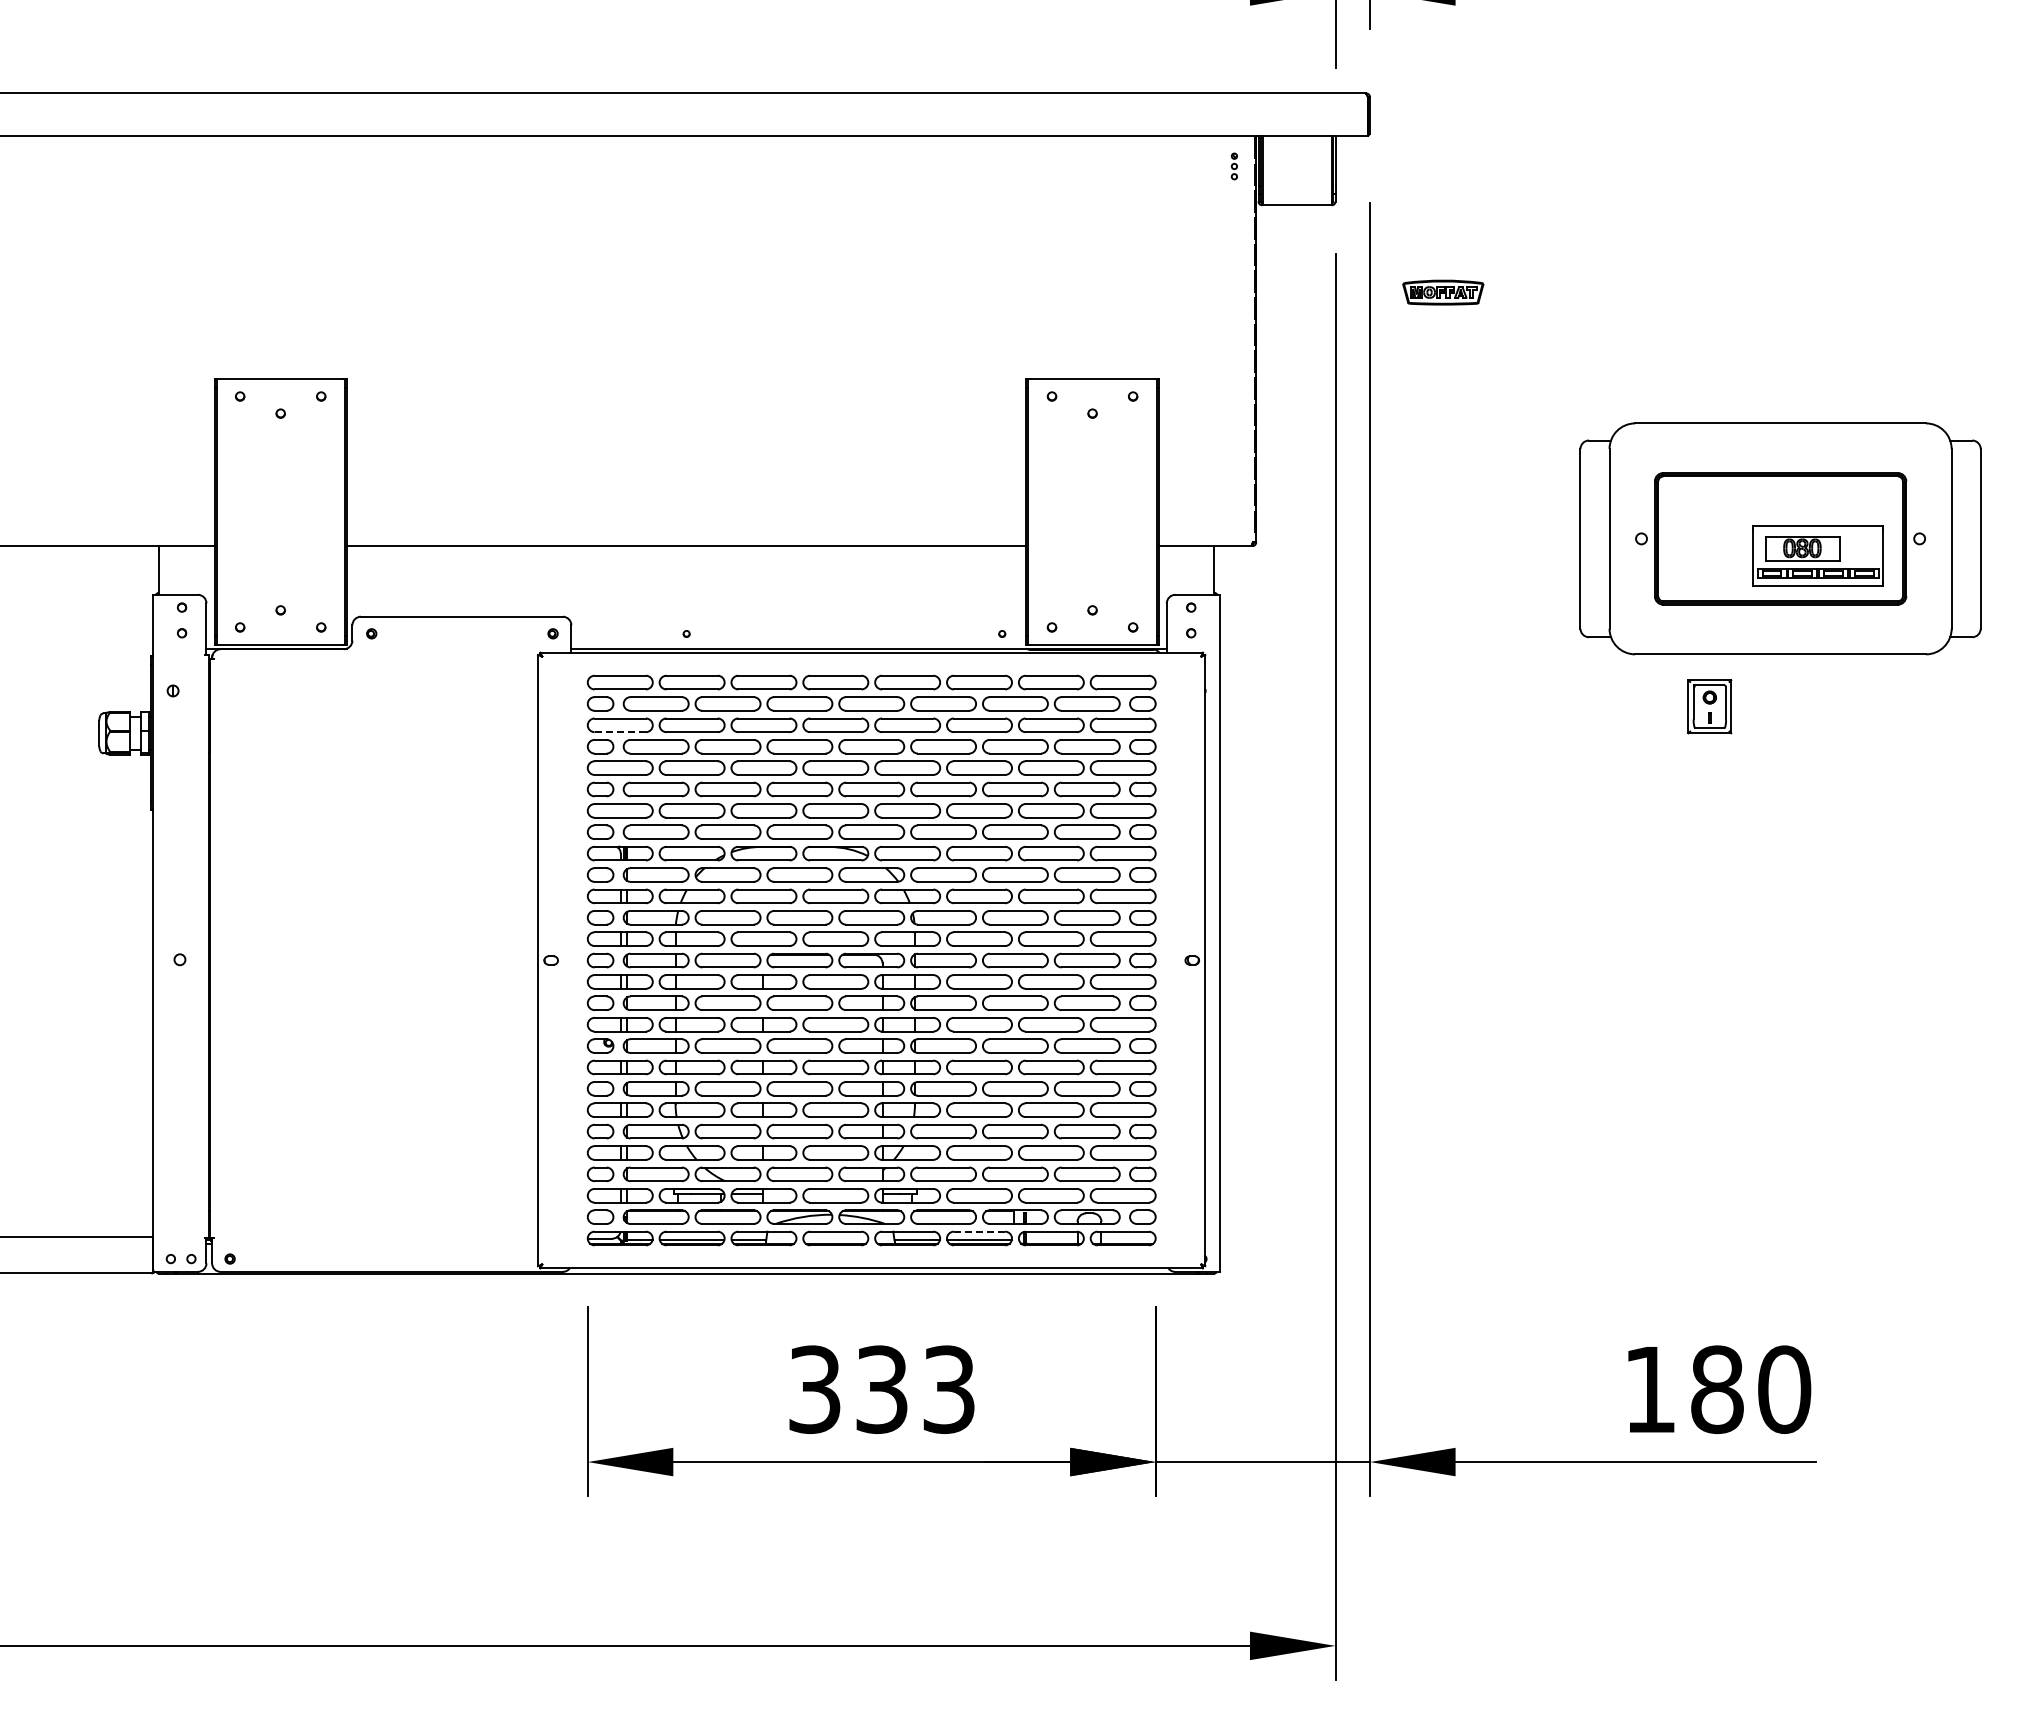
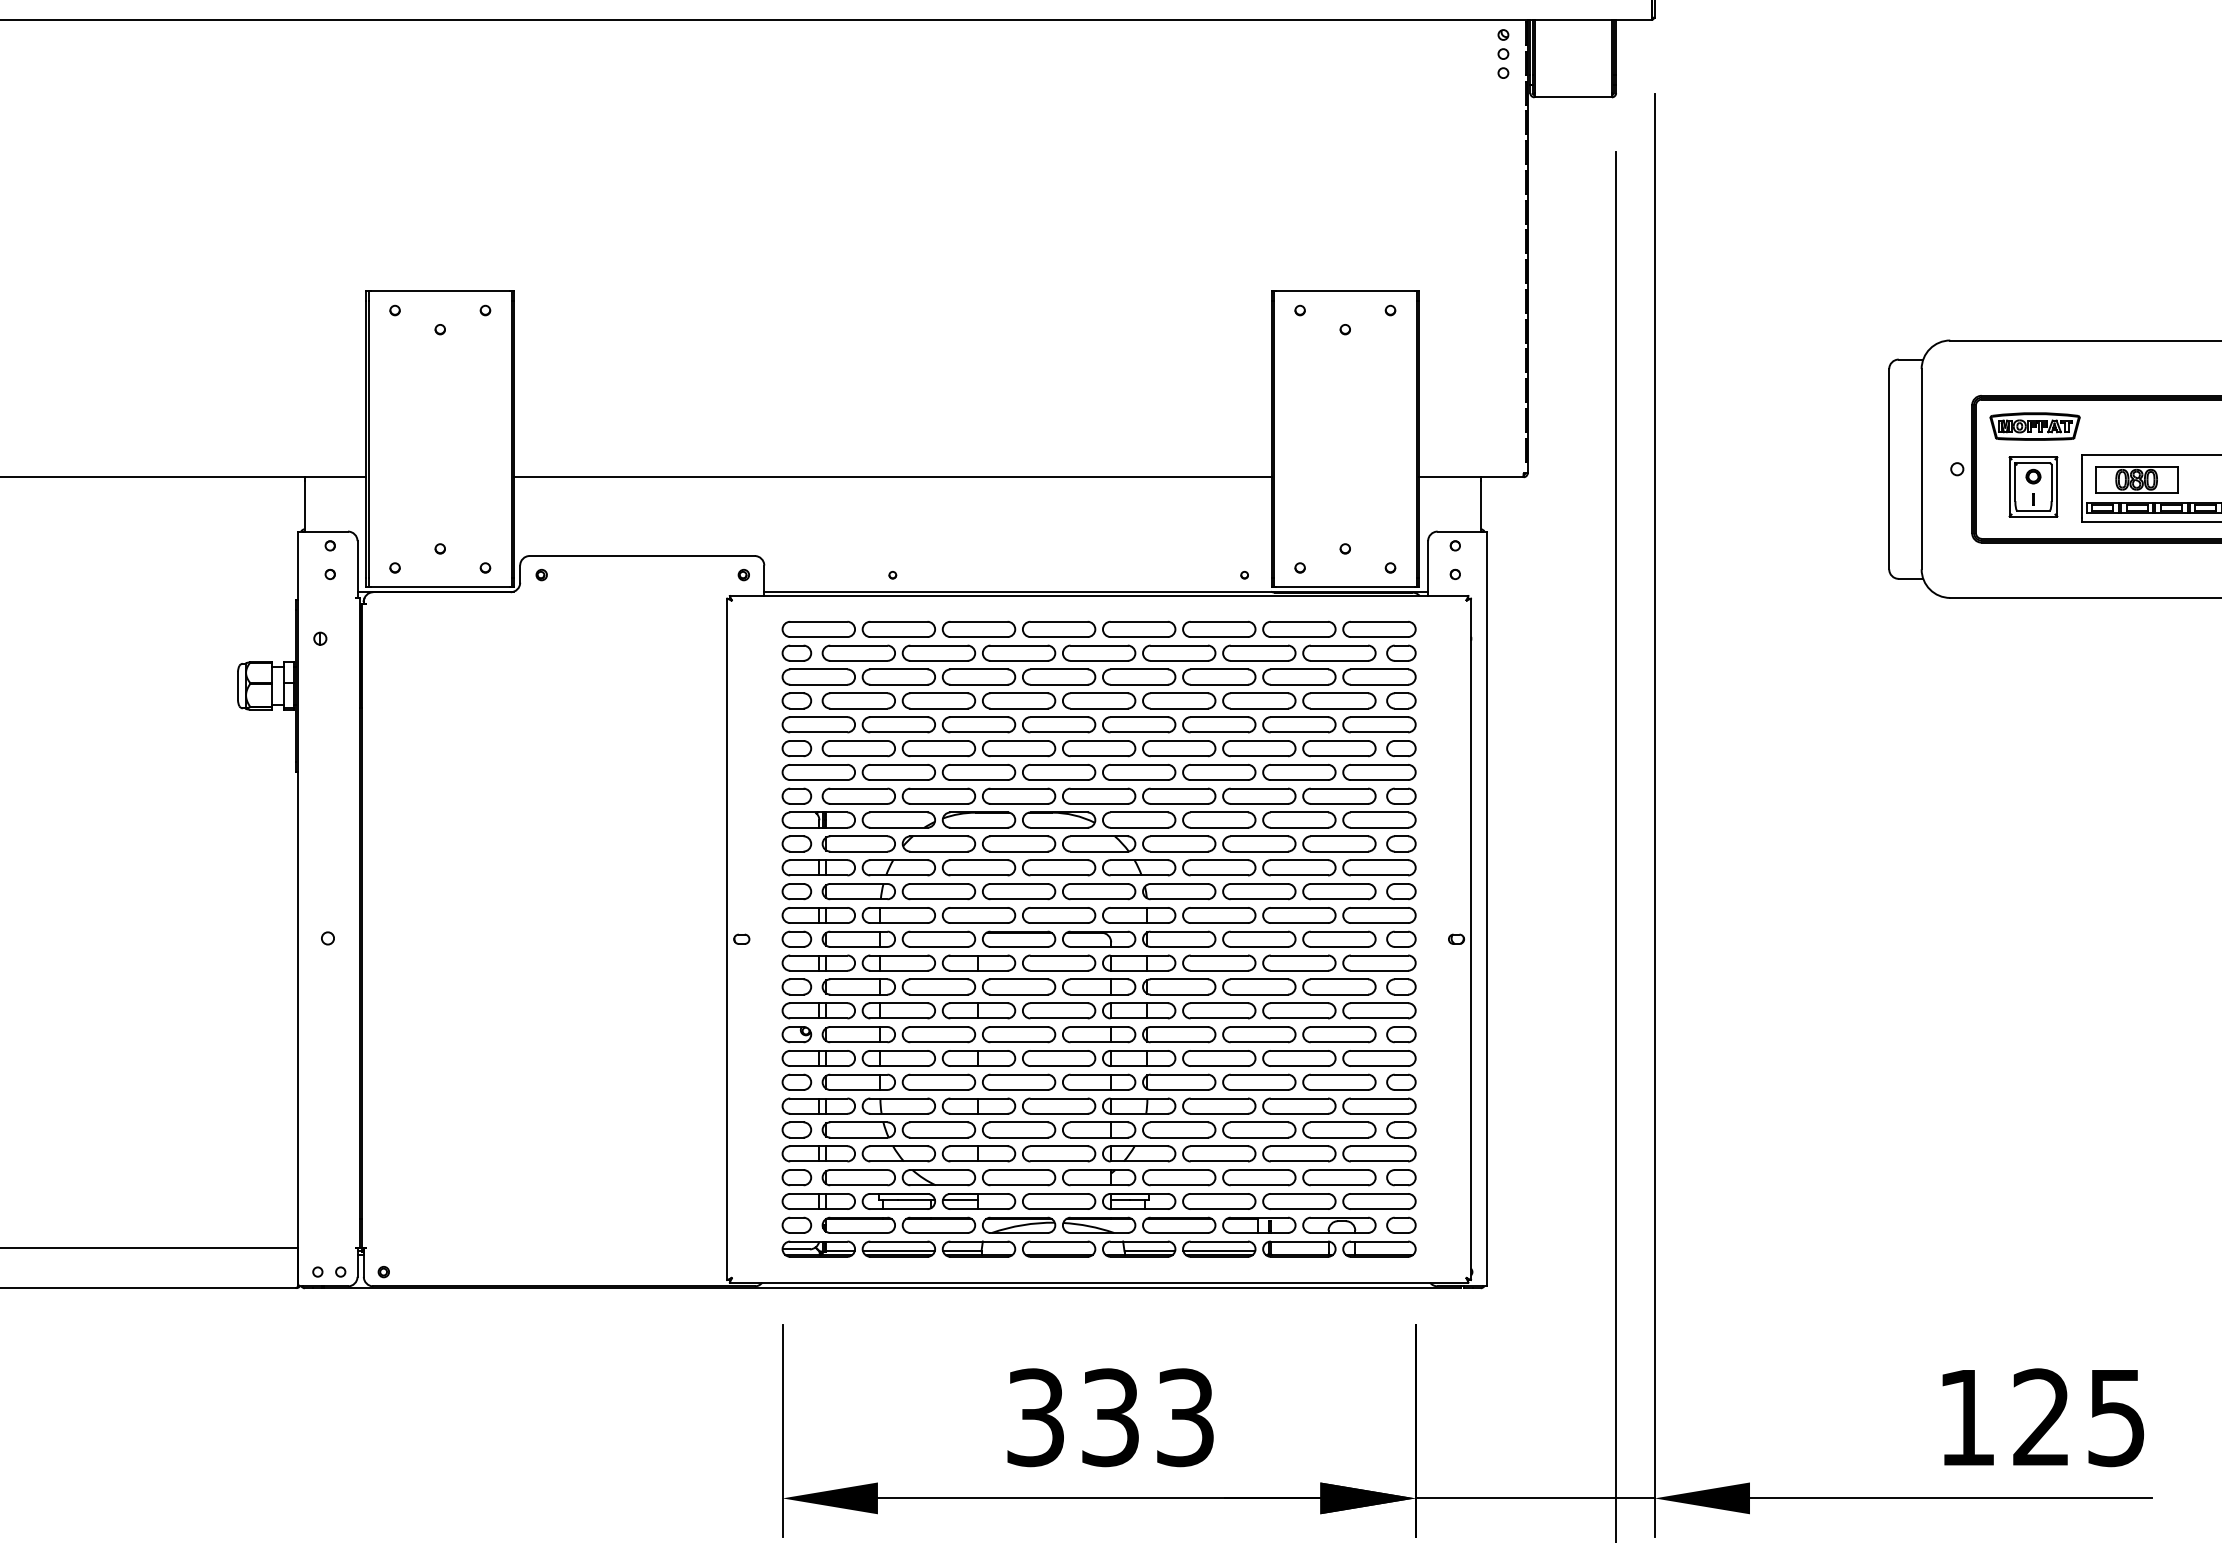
part: (1234, 166) -> (1503, 54), size x1.67
part: (1443, 292) -> (2035, 426), moved
part: (1709, 706) -> (2033, 486), moved
line: (620, 732) -> (819, 685), dashed -> solid
line: (979, 1231) -> (1219, 1241), dashed -> solid
text: (1751, 1389) -> (2079, 1417), 180 -> 125

